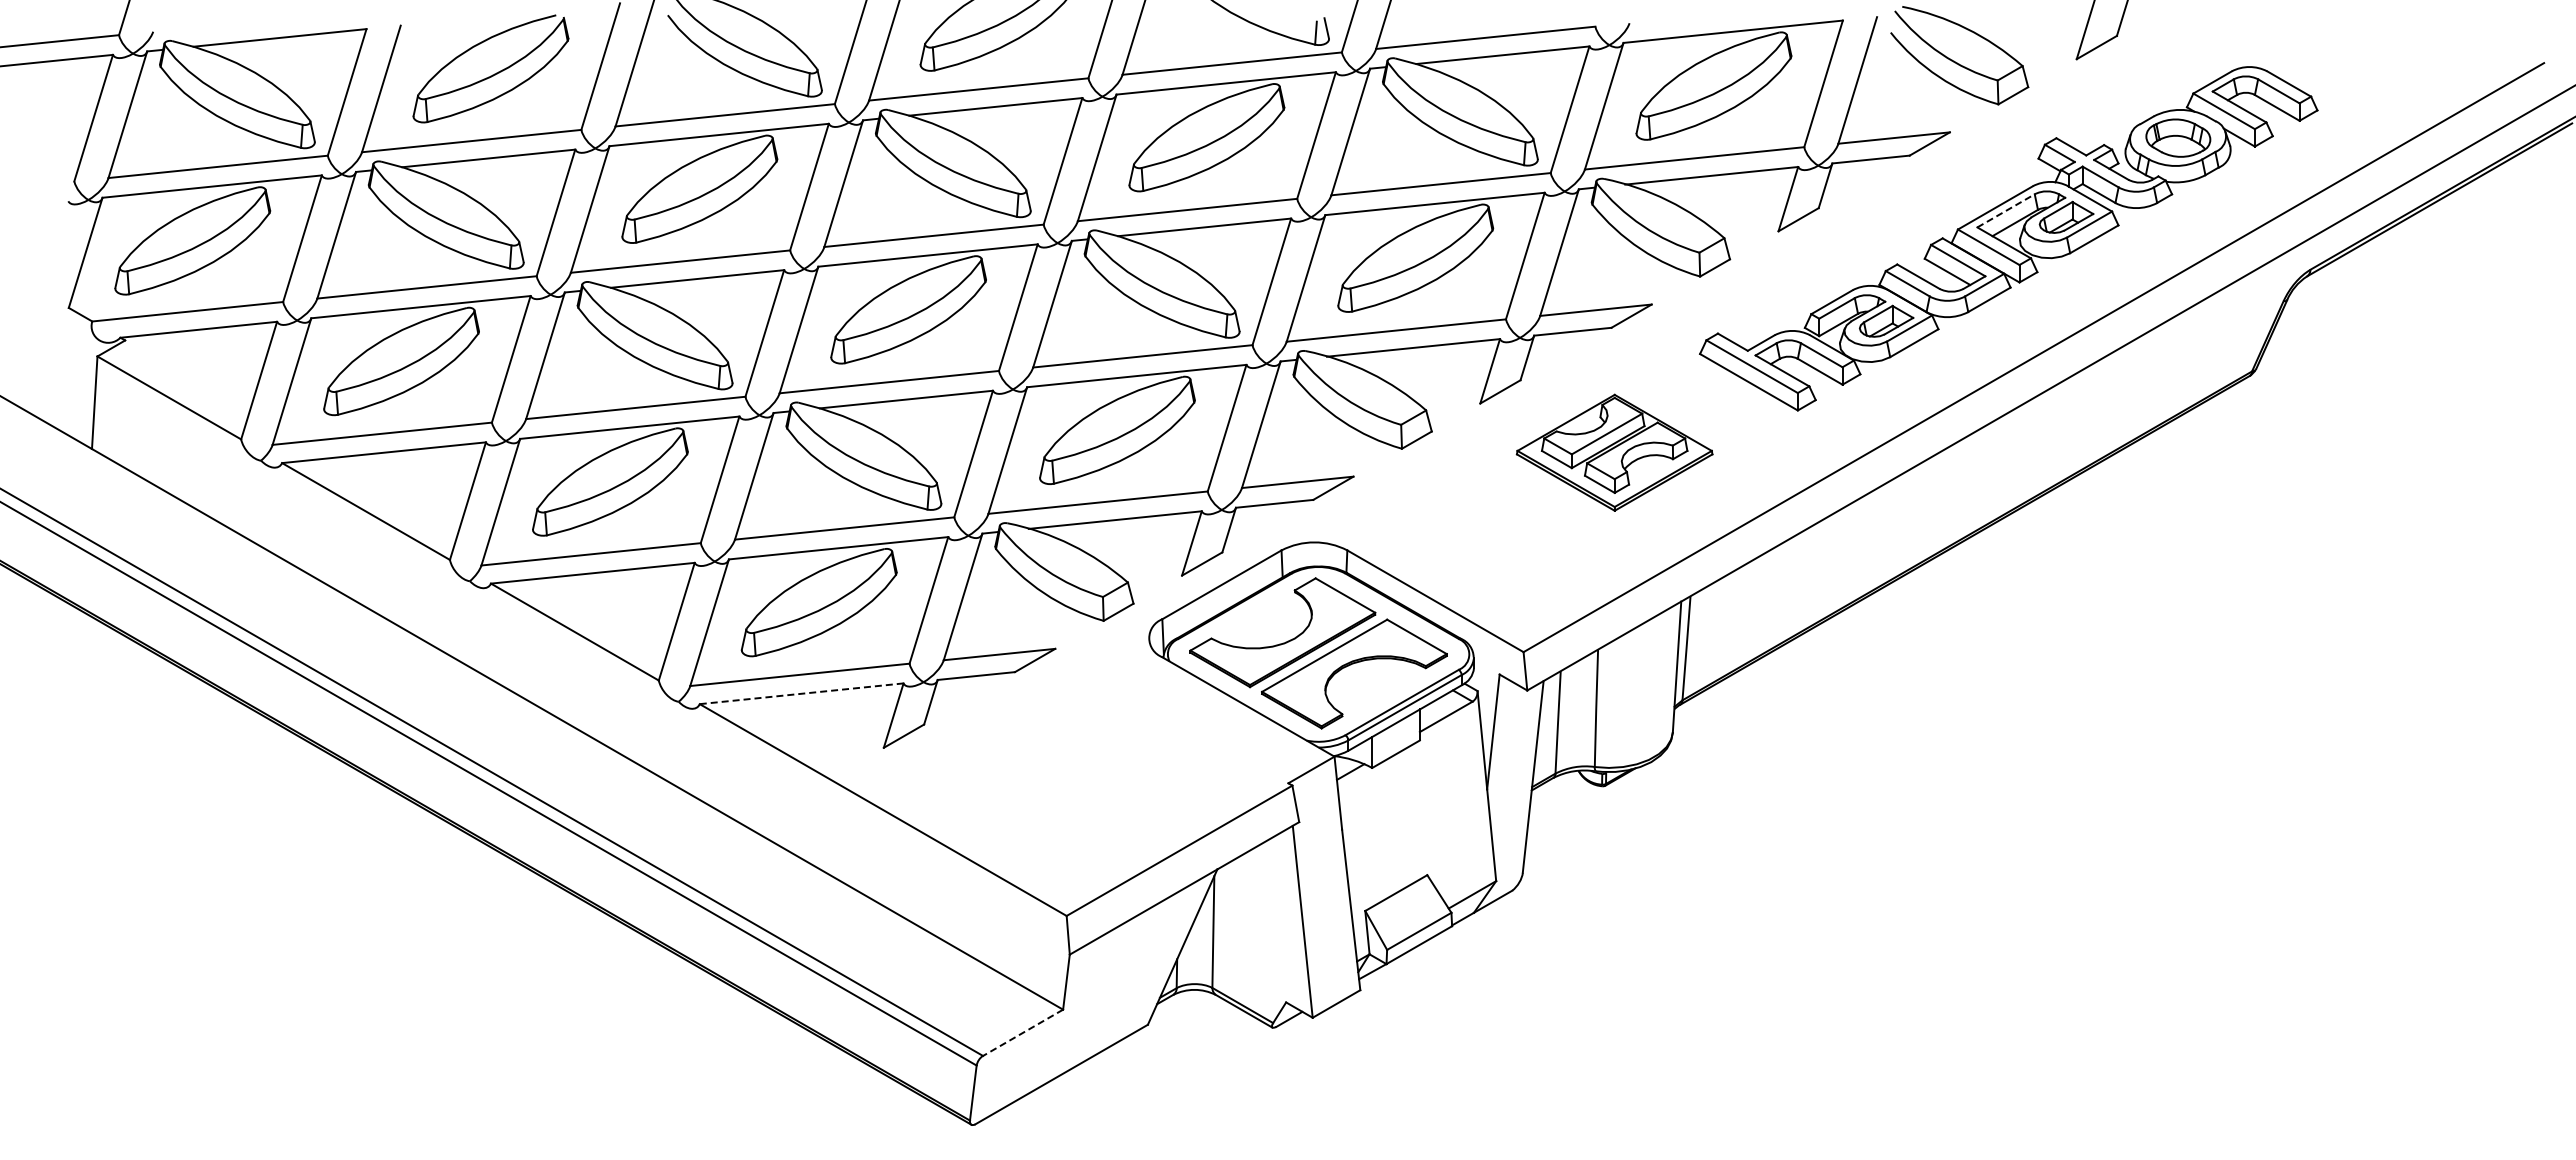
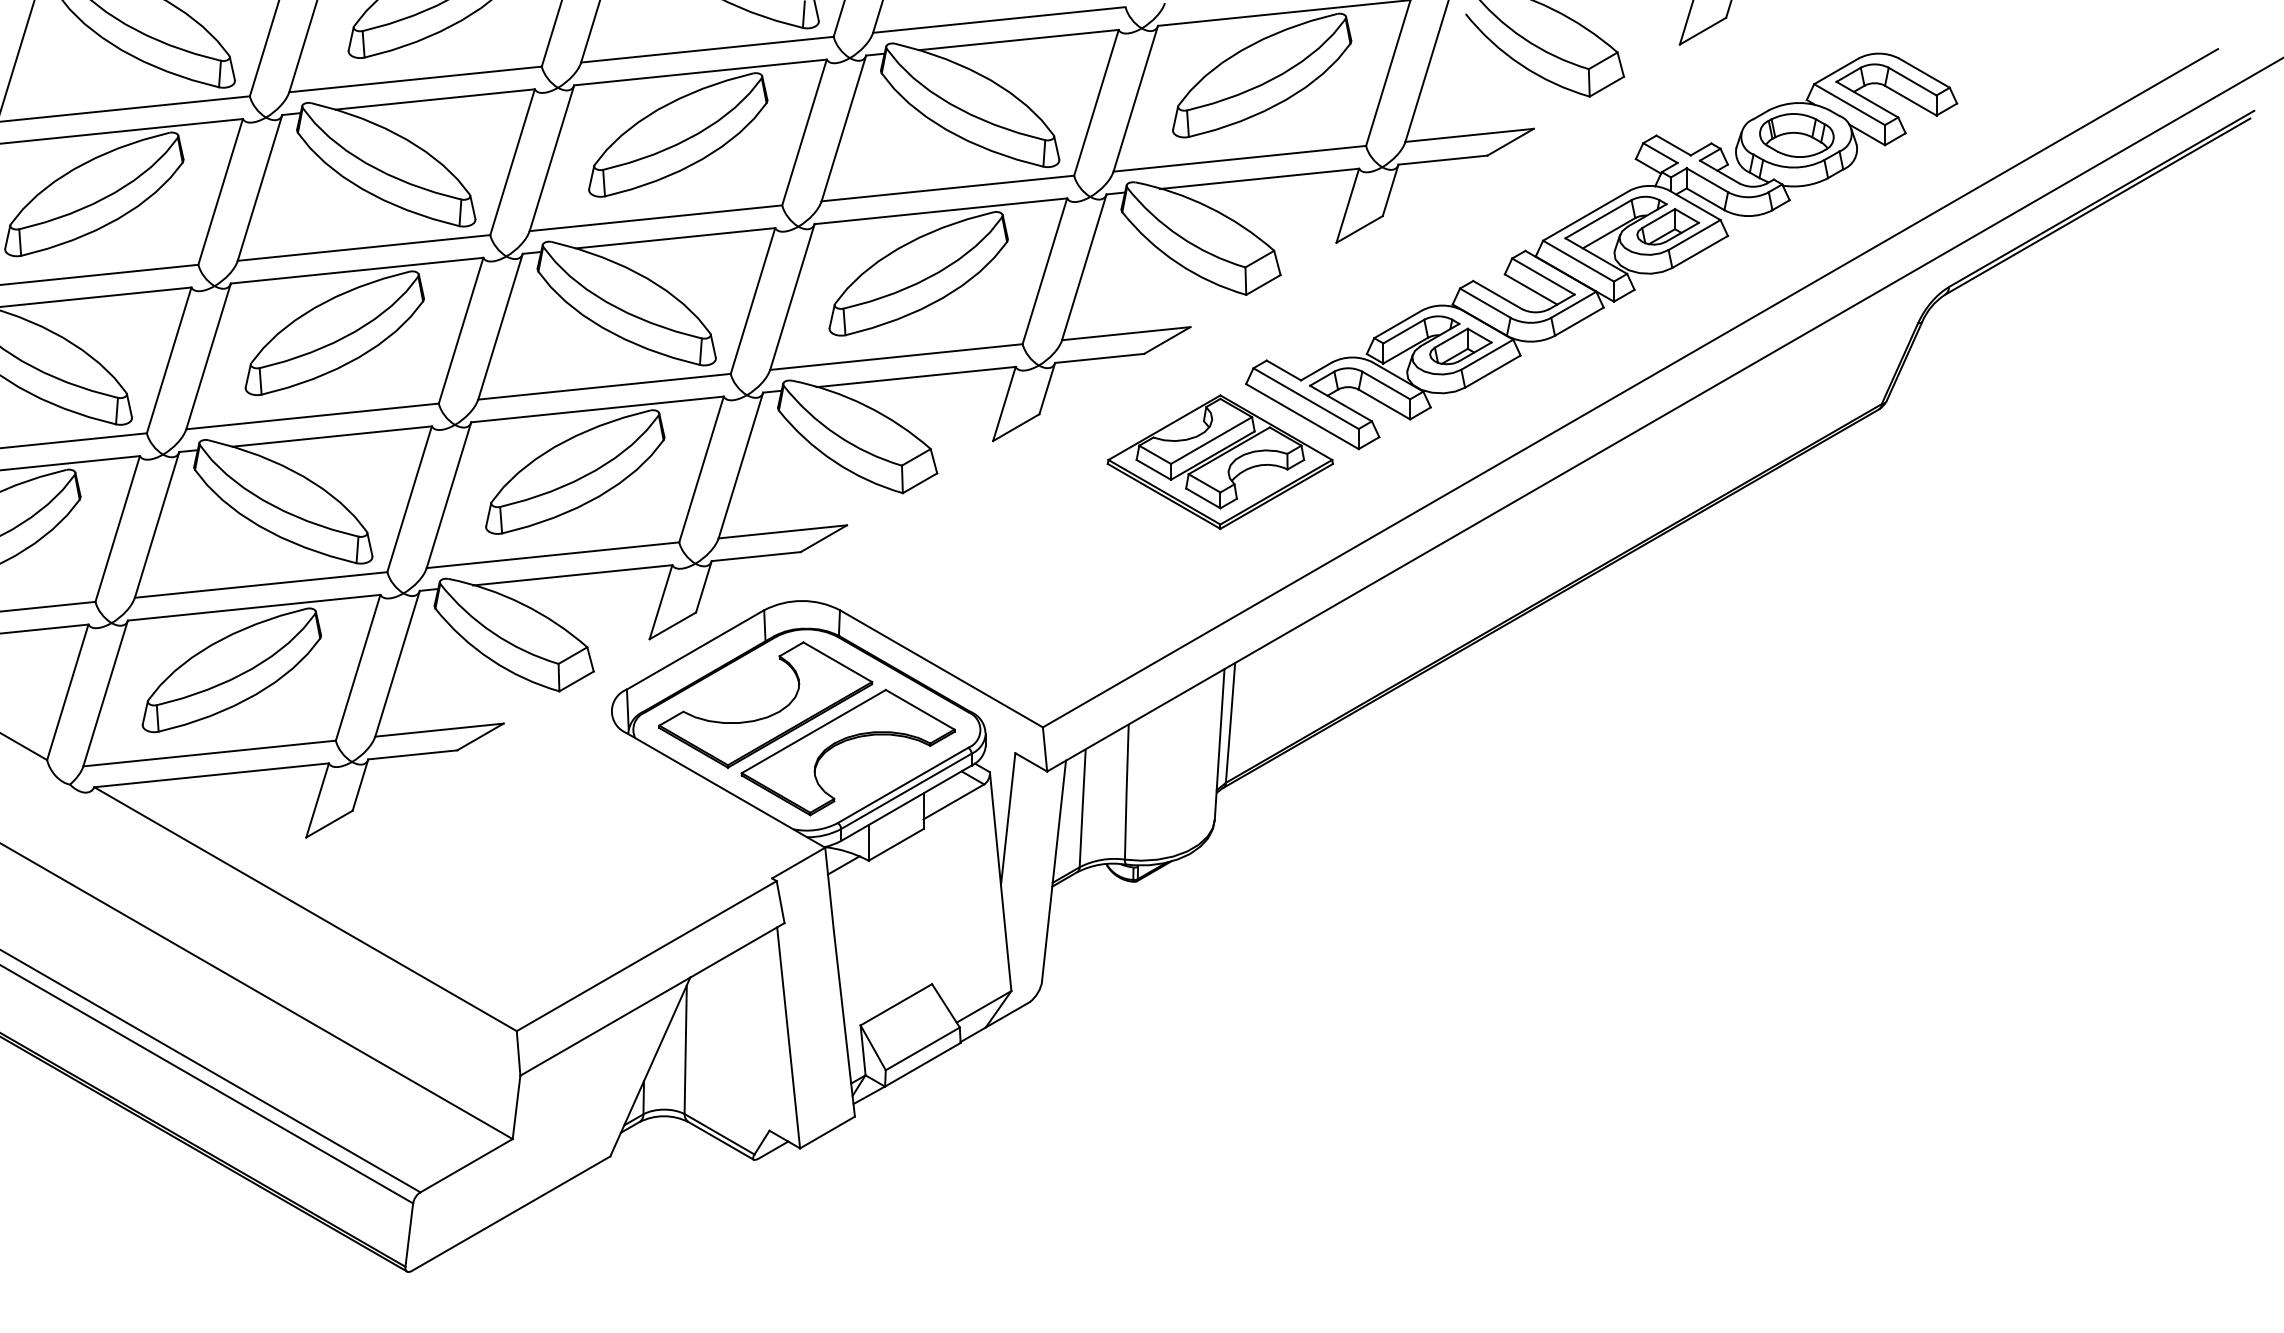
line: (2006, 210) -> (1598, 218), dashed -> solid
part: (1614, 452) -> (1220, 461), moved
line: (802, 693) -> (212, 774), dashed -> solid
line: (1022, 1033) -> (465, 1166), dashed -> solid

